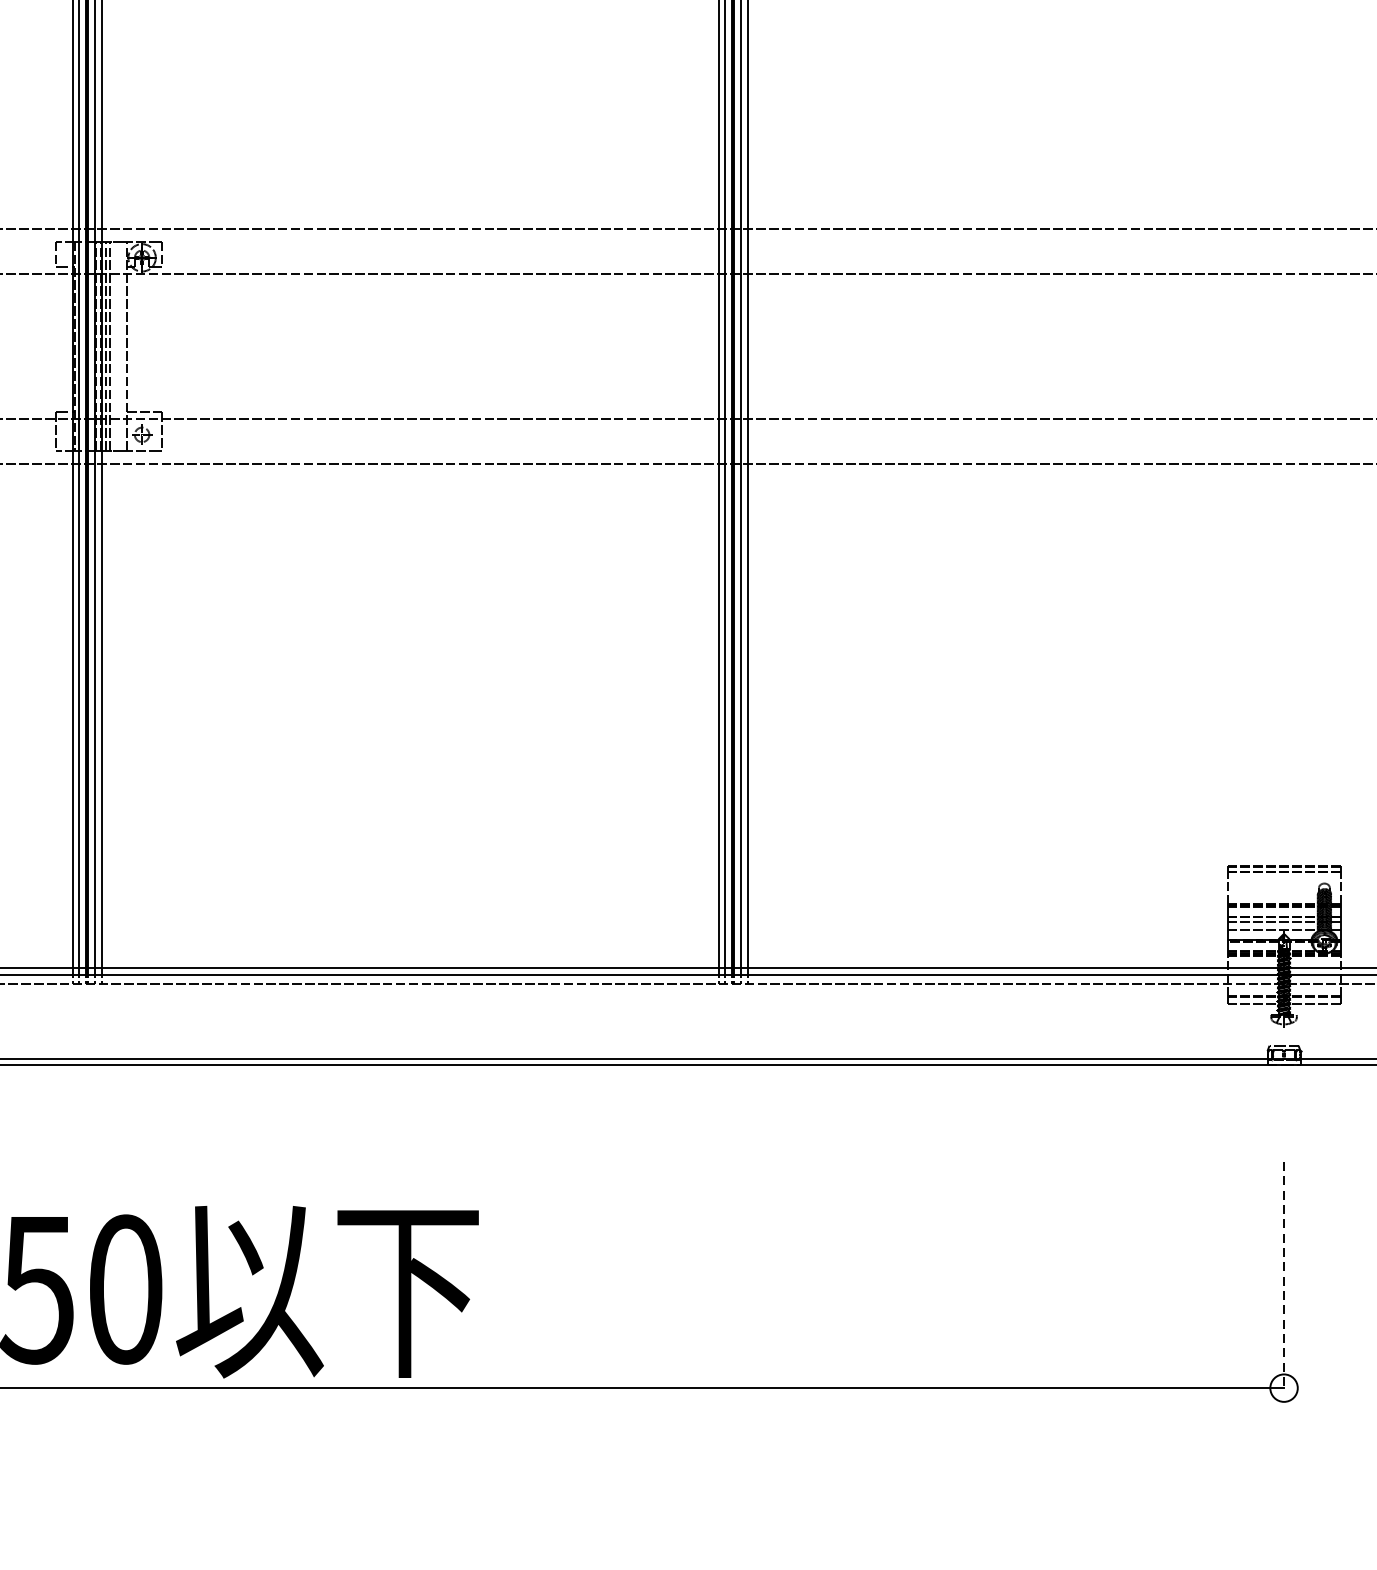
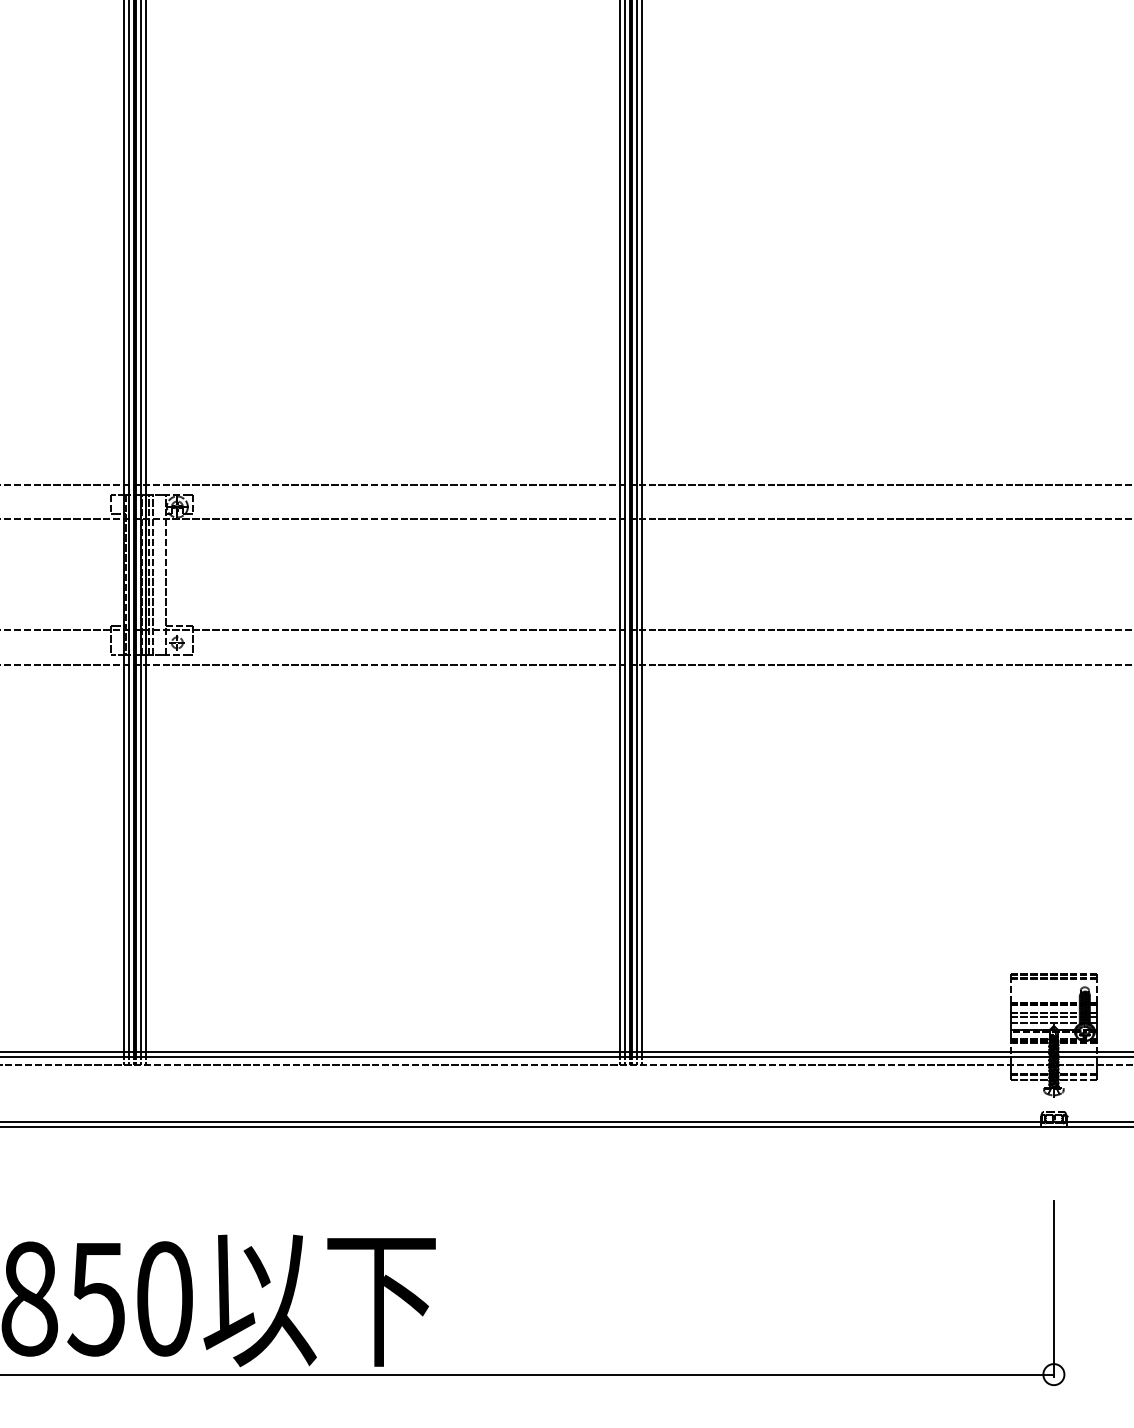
line: (1283, 1277) -> (1053, 1289), dashed -> solid

